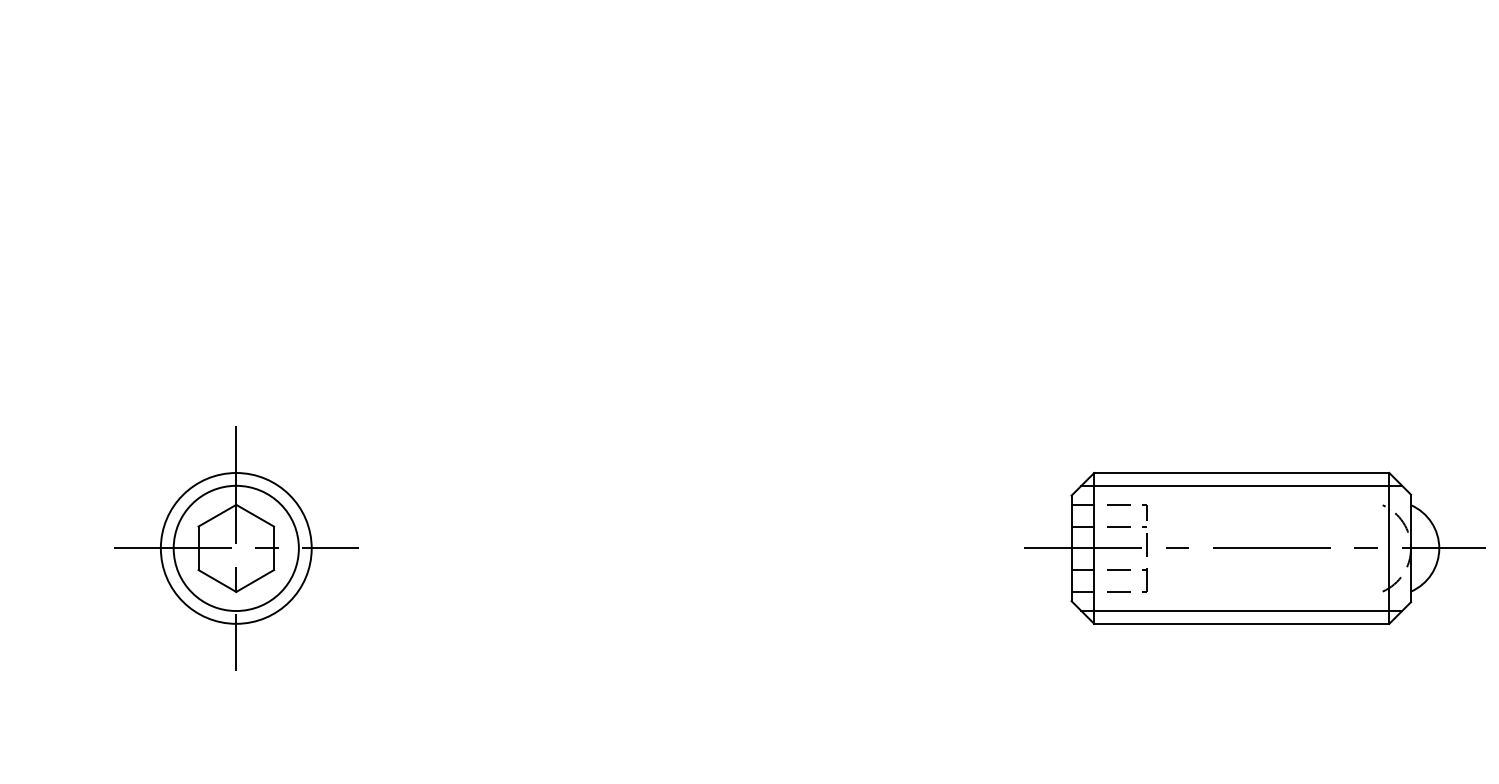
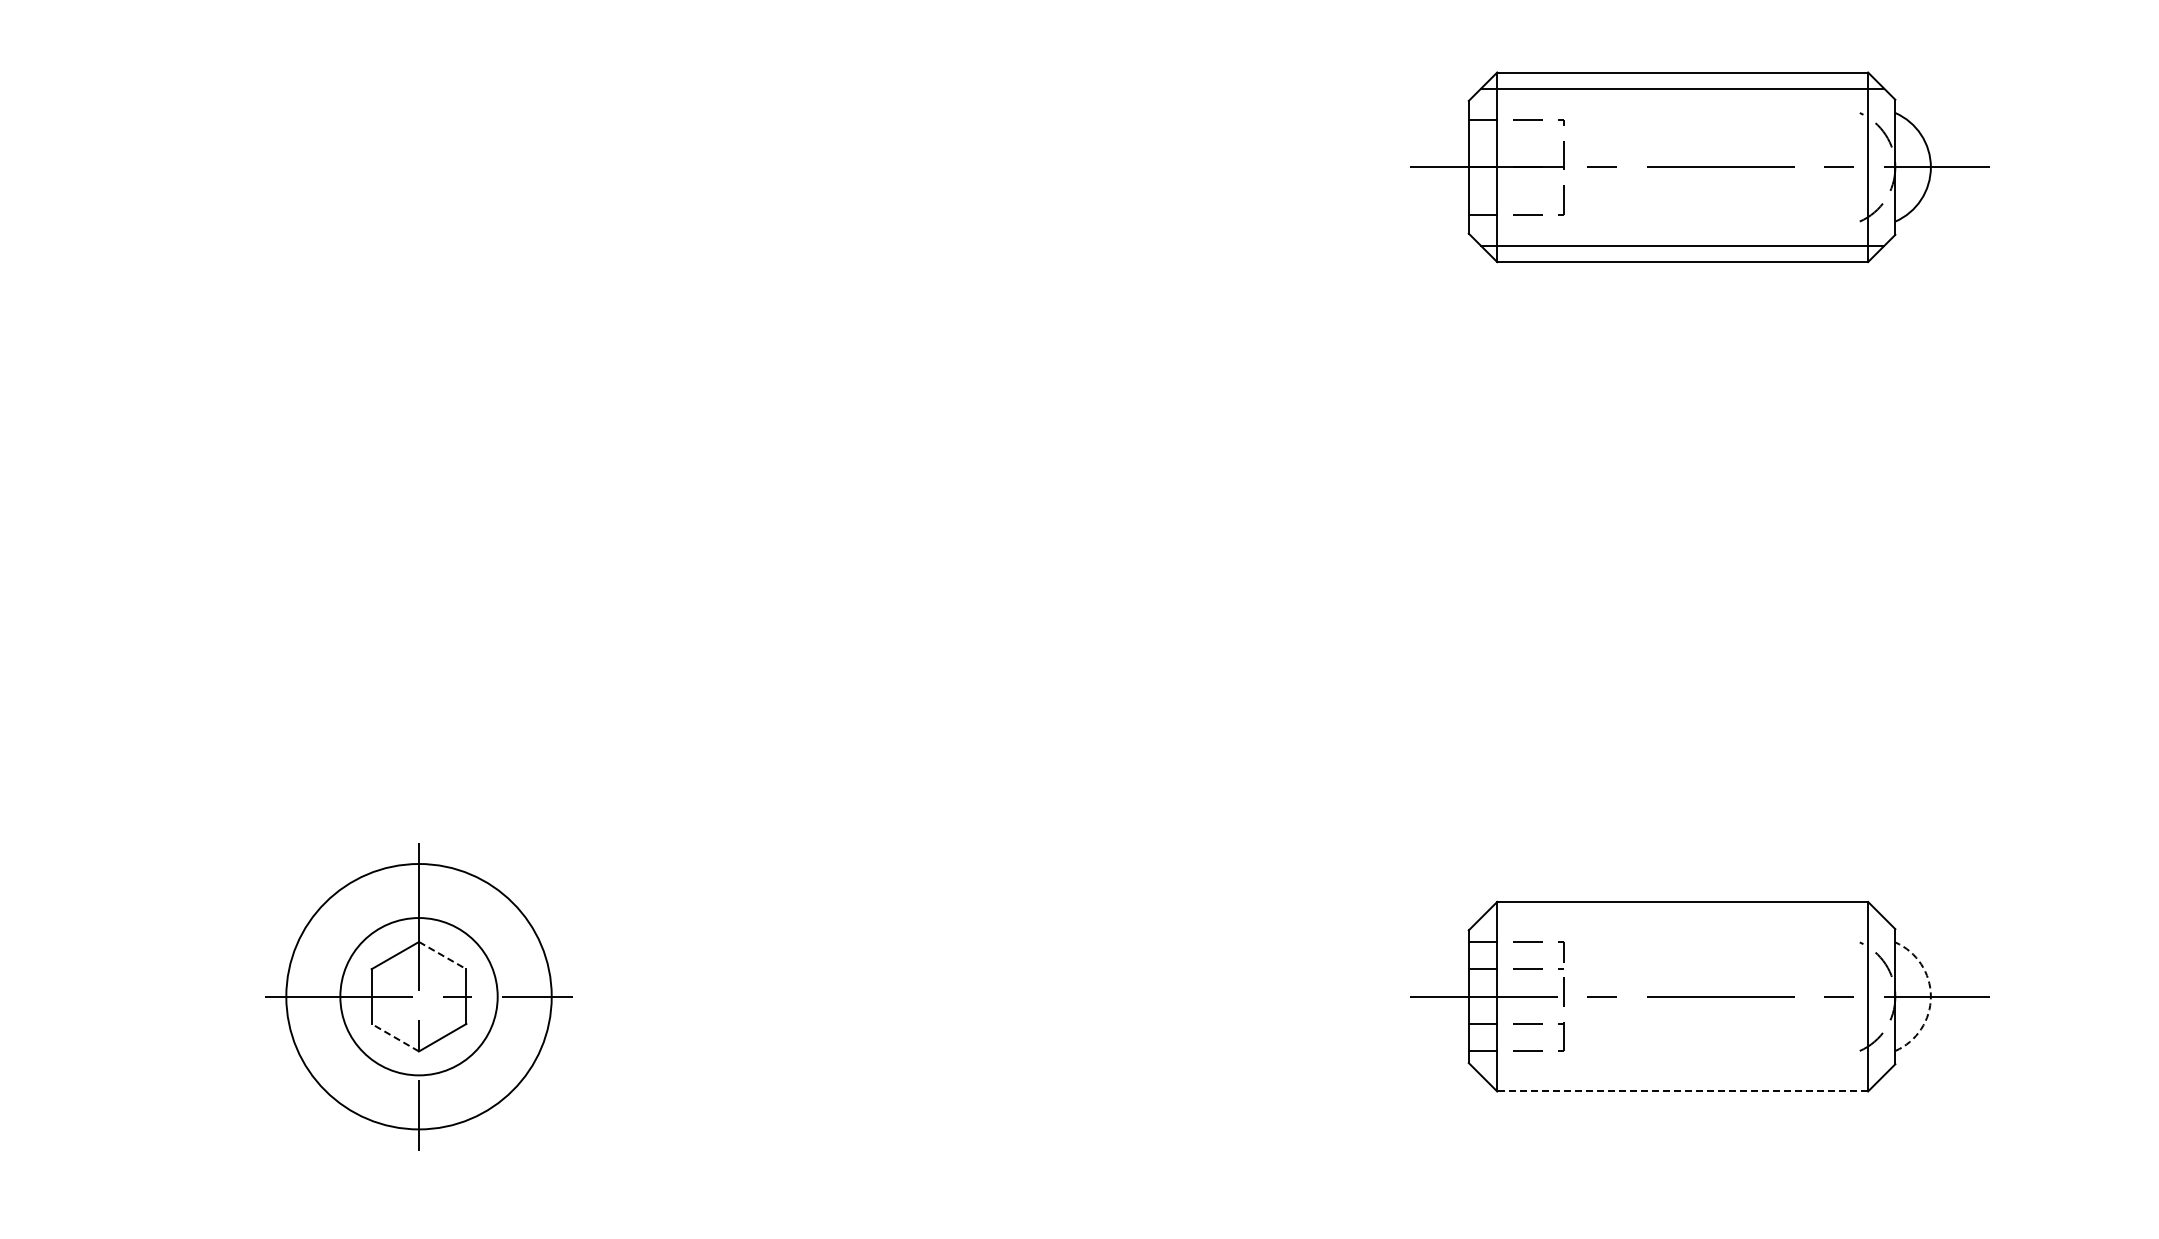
line: (1241, 486) -> (1682, 918), removed
line: (255, 515) -> (443, 955), solid -> dashed
circle: (235, 548) -> (418, 996), size x1.4
arc: (1438, 548) -> (1930, 996), solid -> dashed
line: (216, 580) -> (394, 1037), solid -> dashed
line: (1241, 611) -> (1682, 1075), removed
line: (1241, 623) -> (1682, 1091), solid -> dashed

